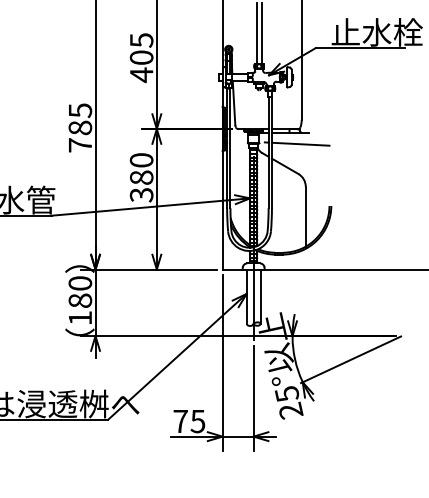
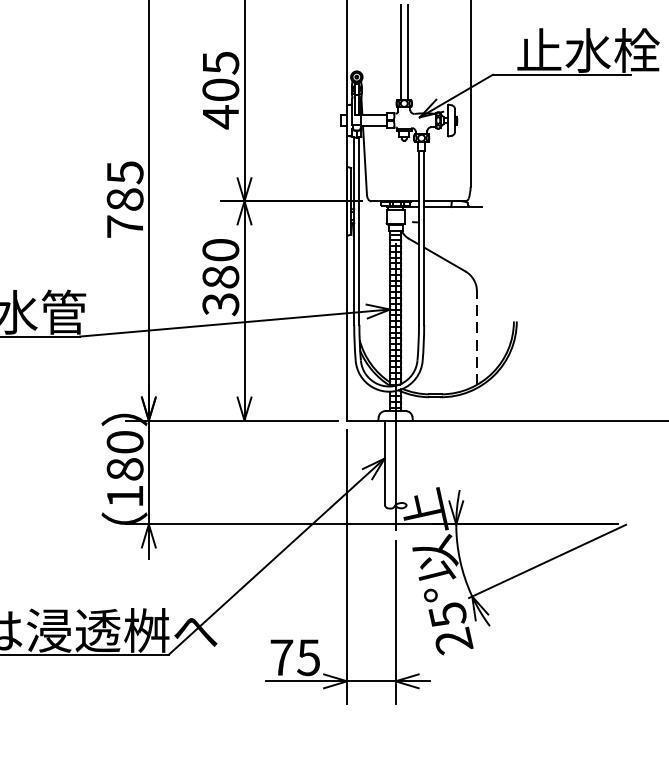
line: (300, 143) -> (468, 223), removed
line: (305, 216) -> (476, 337), solid -> dashed
line: (260, 296) -> (406, 462), removed

